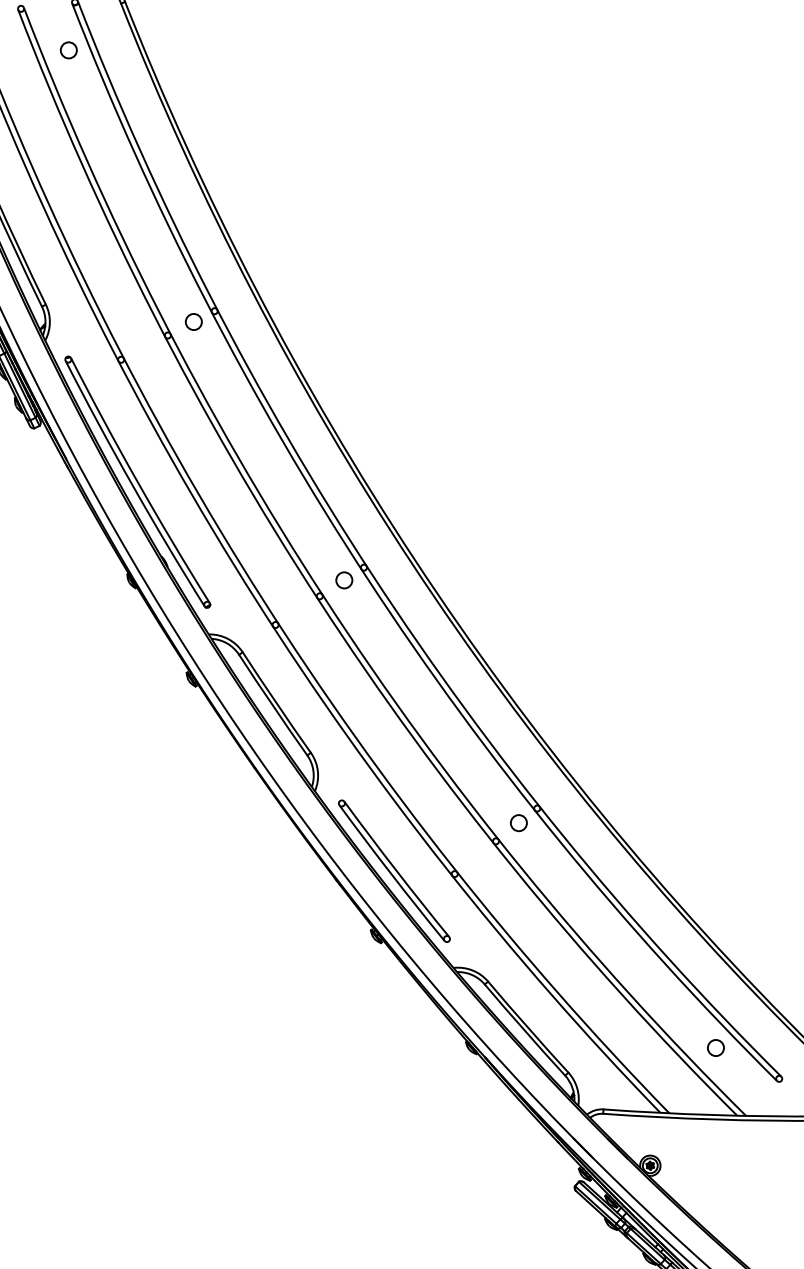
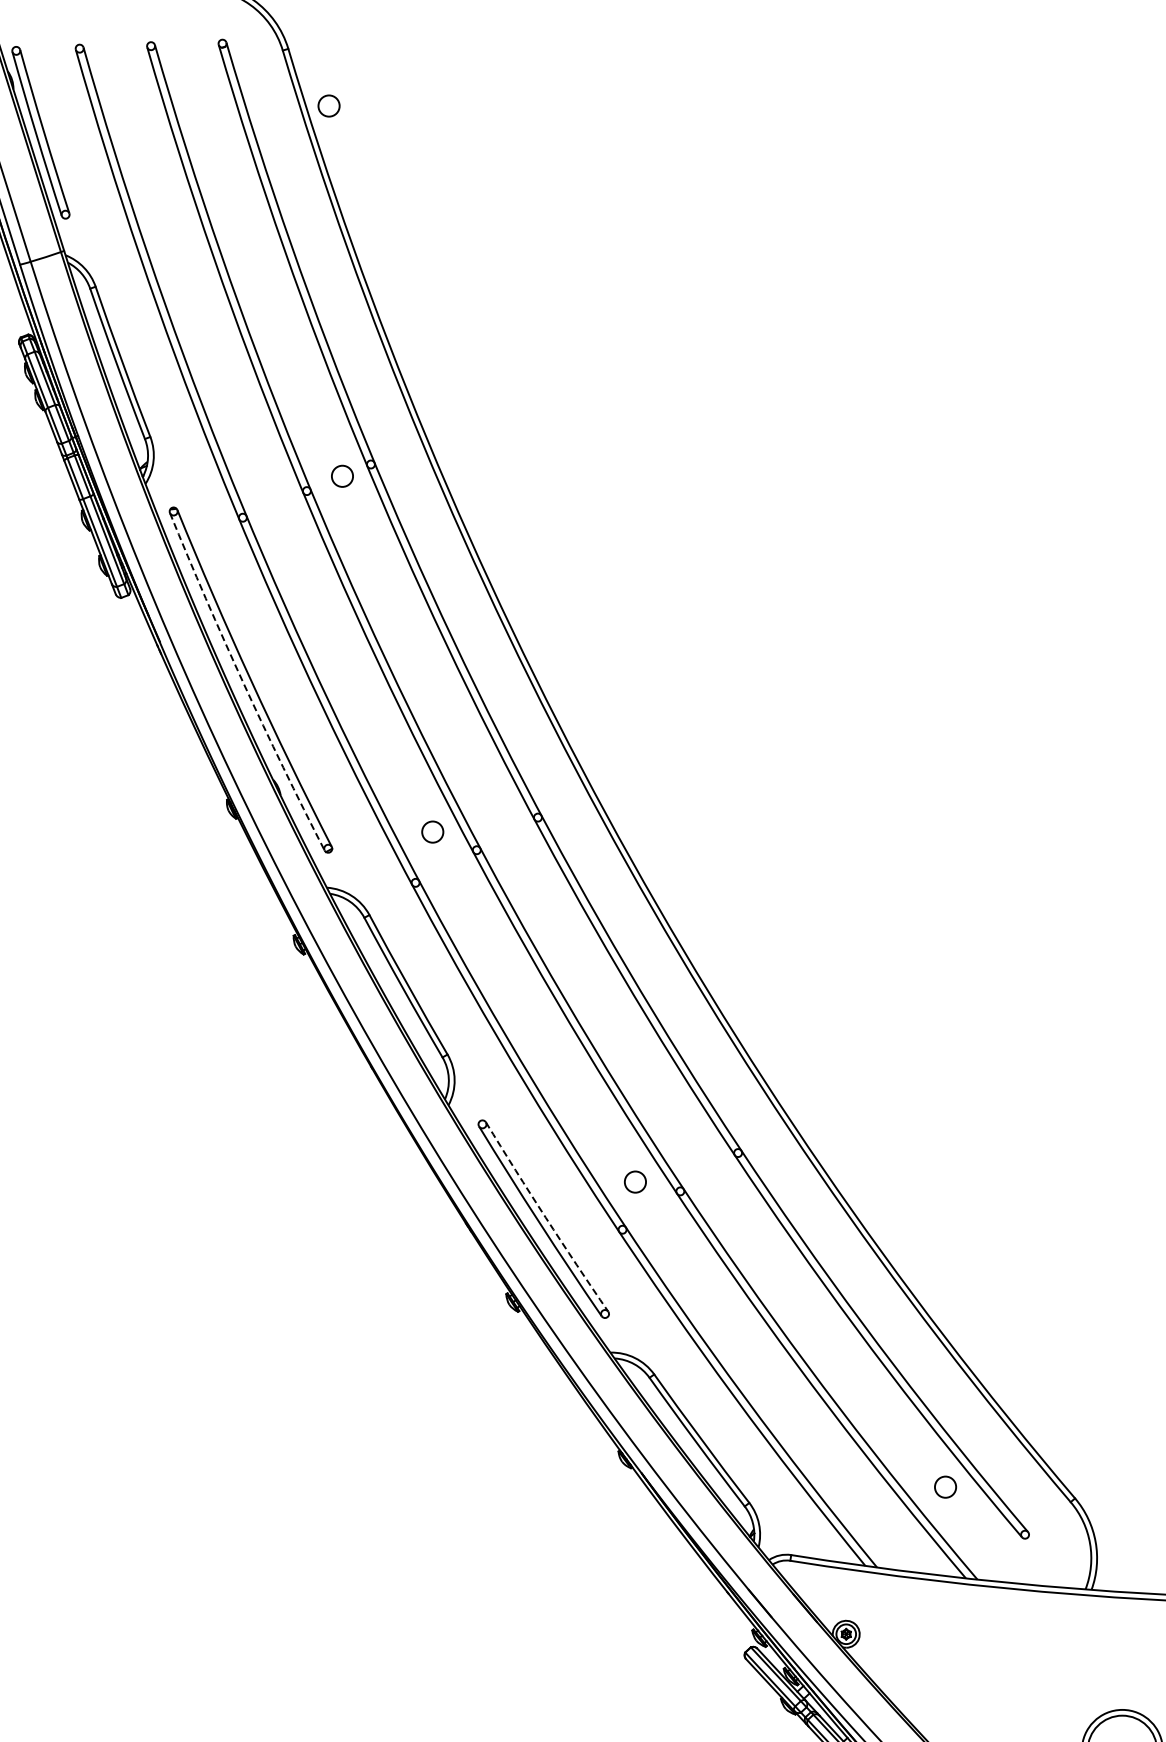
circle: (68, 50) -> (328, 105), moved
arc: (132, 485) -> (243, 683), solid -> dashed
circle: (344, 579) -> (432, 831), moved
circle: (518, 822) -> (635, 1181), moved
arc: (395, 869) -> (545, 1217), solid -> dashed

